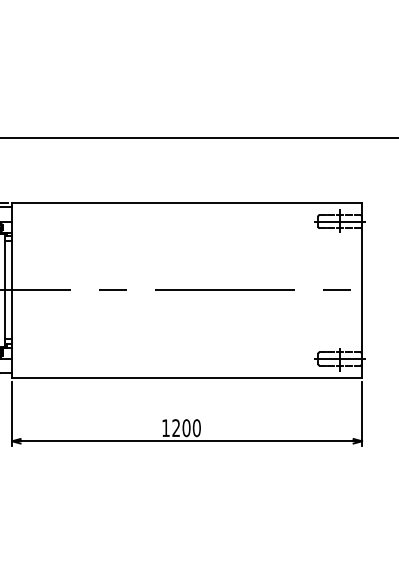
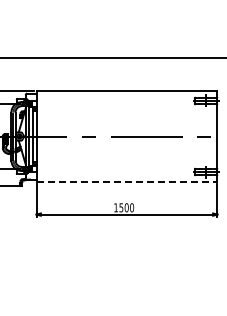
line: (188, 377) -> (127, 181), solid -> dashed
text: (176, 427) -> (121, 207), 1200 -> 1500

